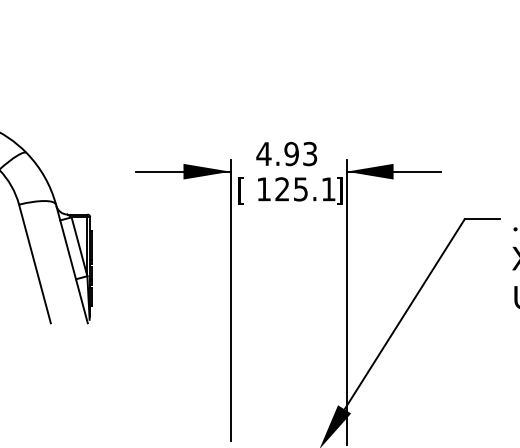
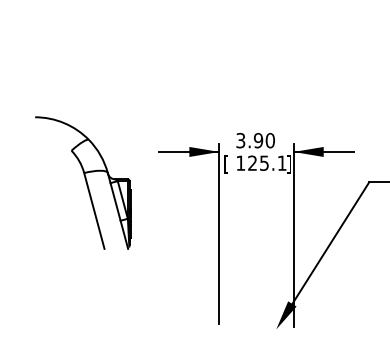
text: (285, 153) -> (254, 140), 4.93 -> 3.90

